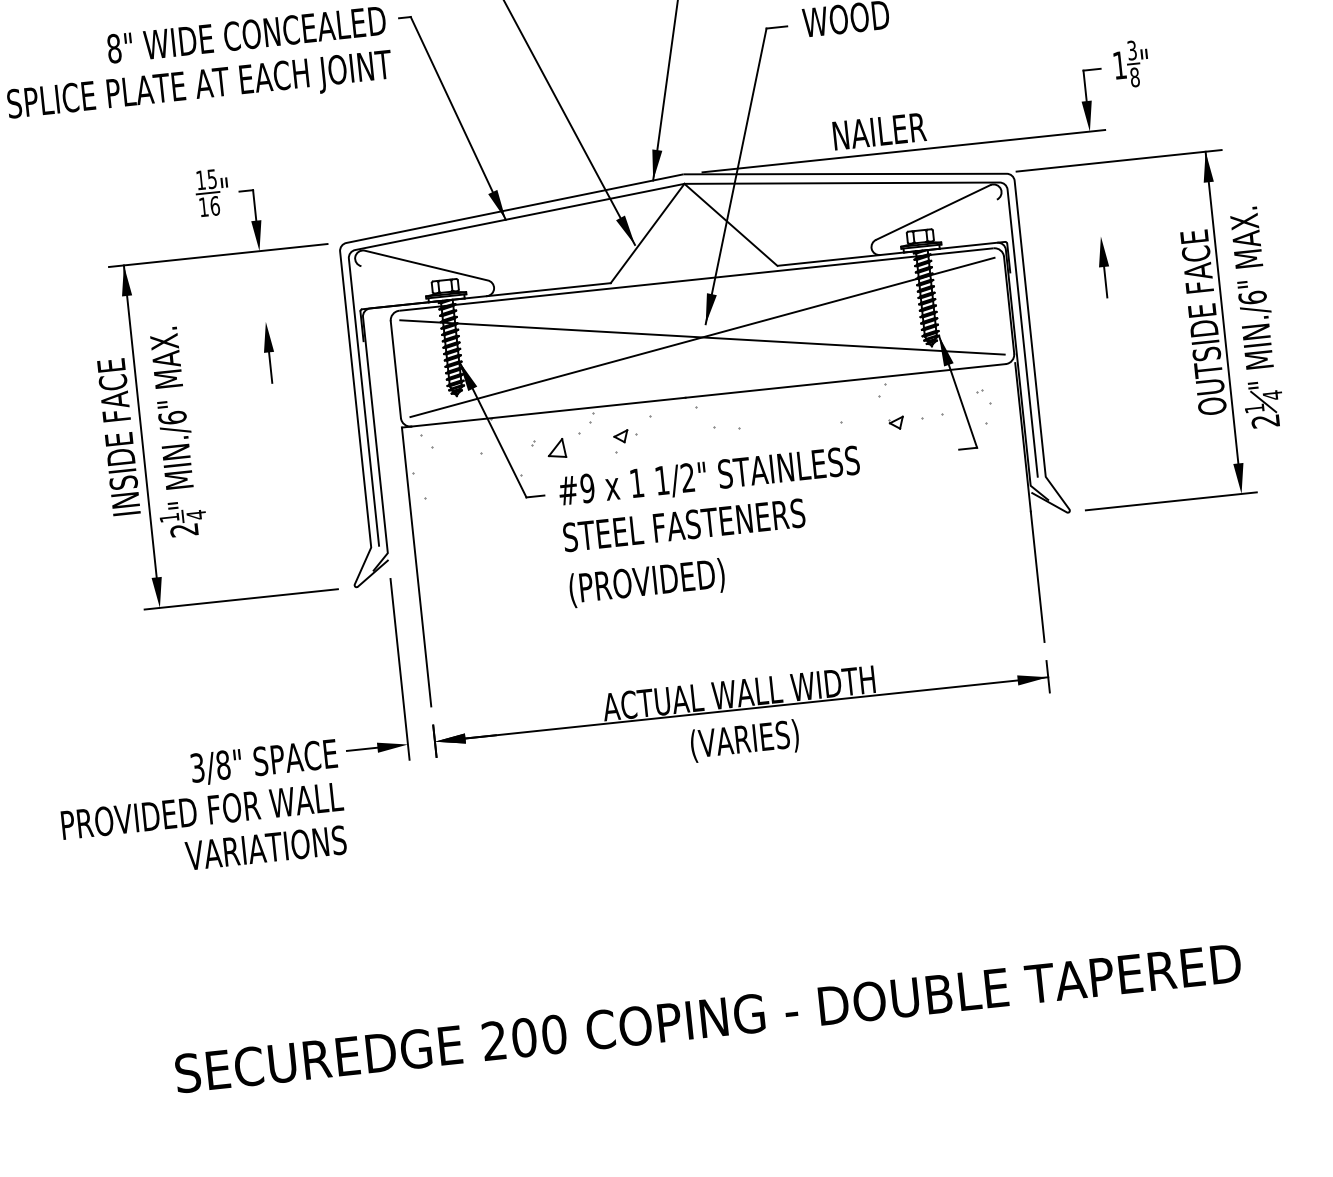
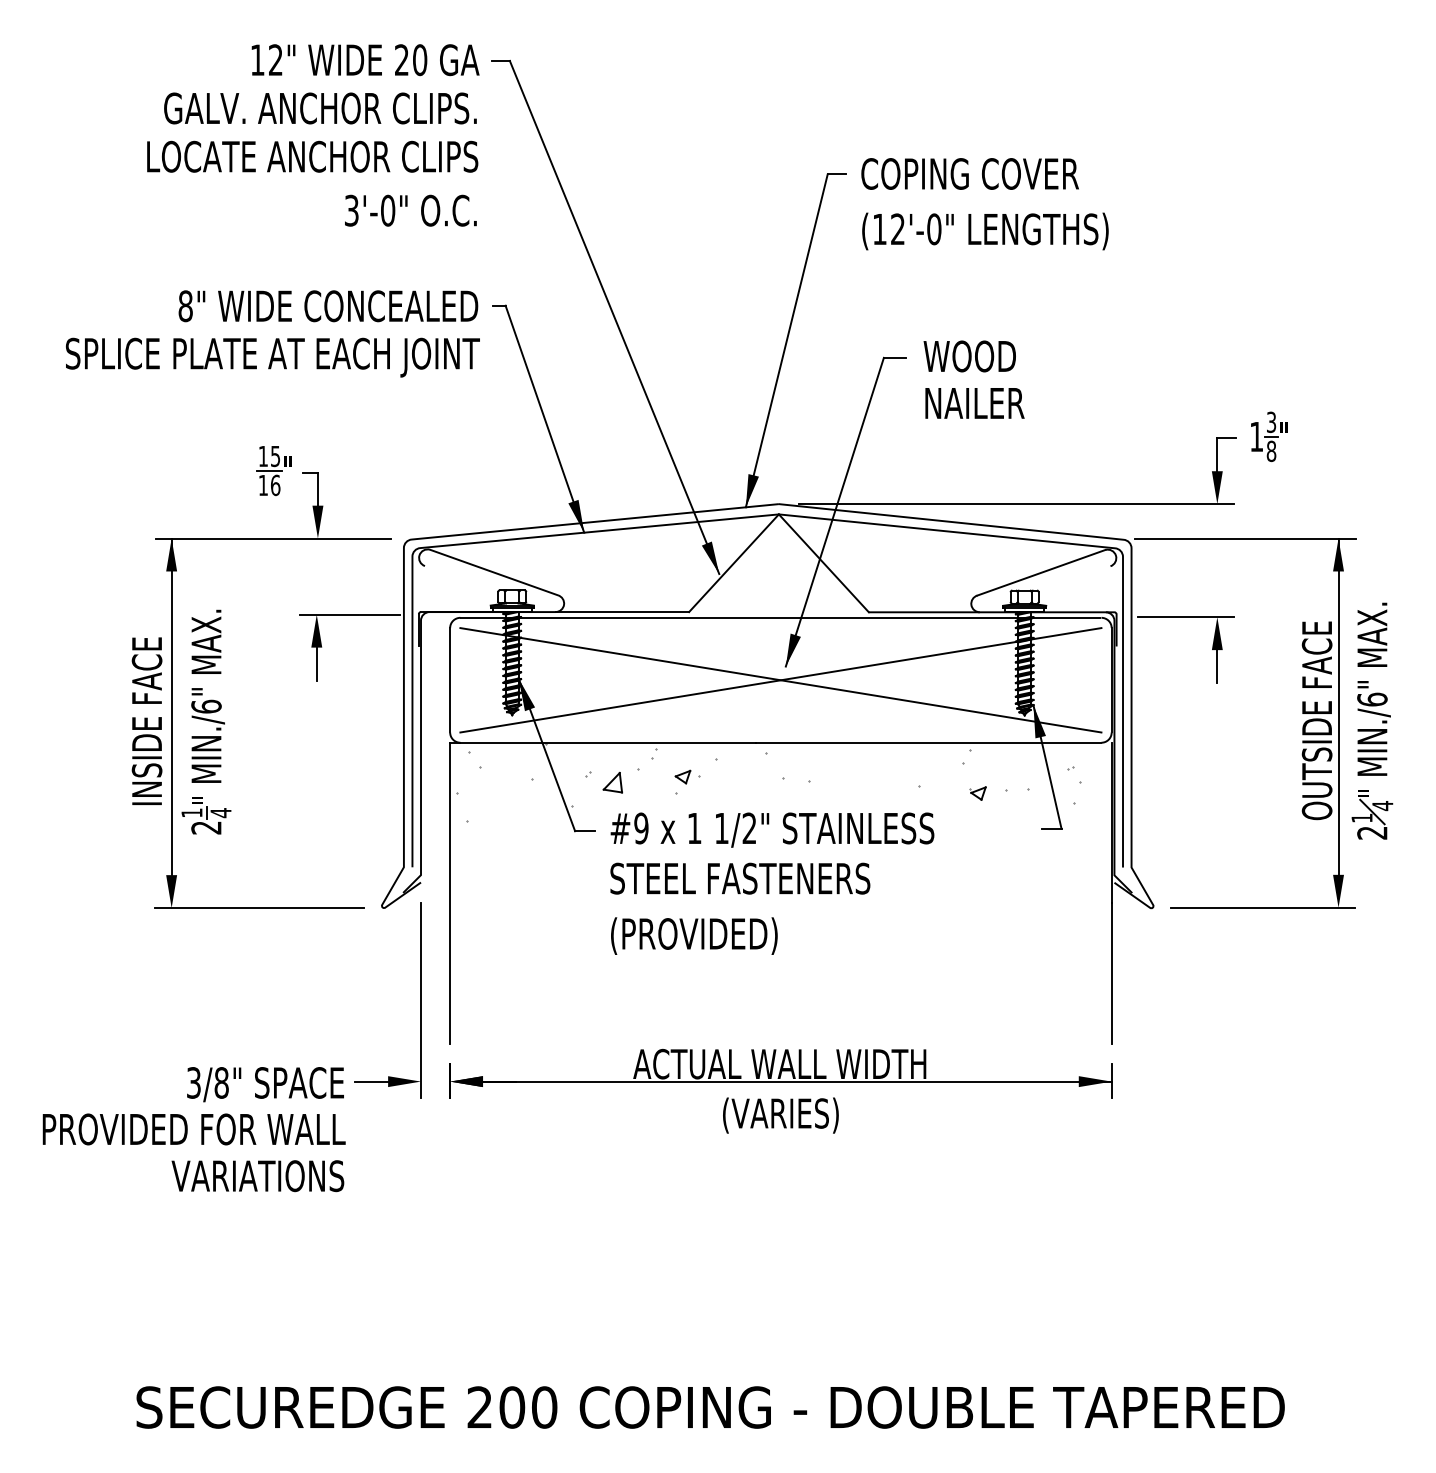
text: (879, 131) -> (974, 403), moved
line: (1071, 239) -> (1185, 617), added
line: (297, 318) -> (350, 614), added

